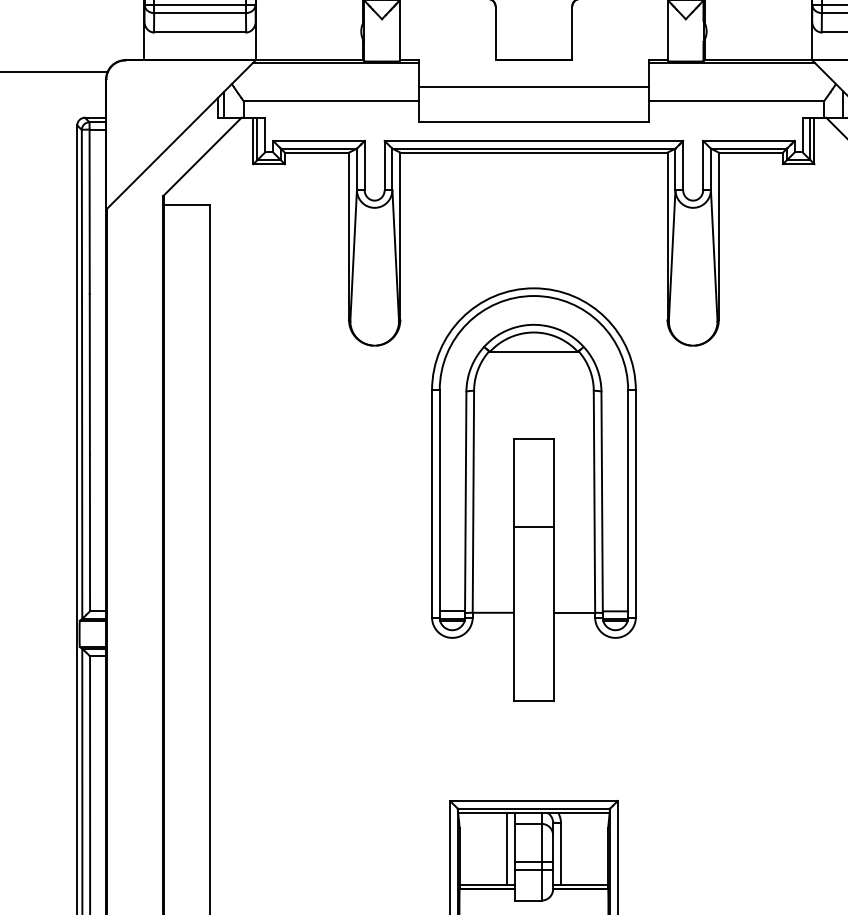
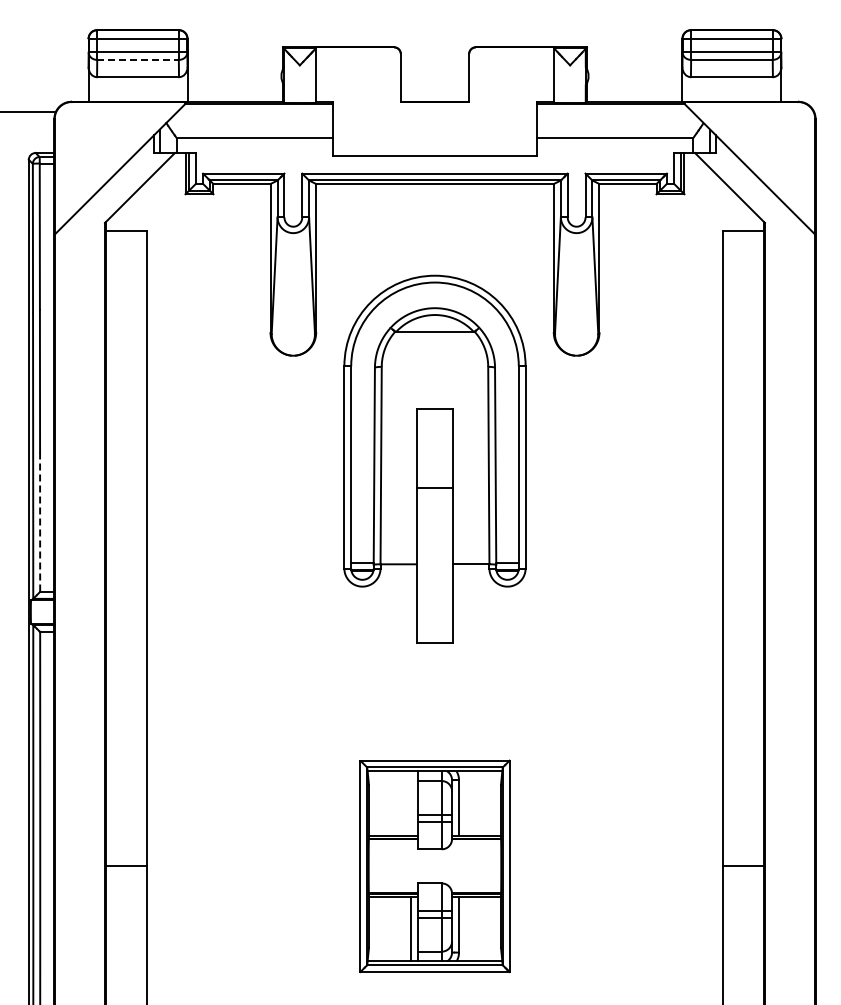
line: (200, 12) -> (138, 59), solid -> dashed
line: (533, 86) -> (434, 125), removed
part: (533, 493) -> (434, 458), moved
line: (90, 533) -> (40, 522), solid -> dashed
line: (507, 849) -> (411, 803), removed

